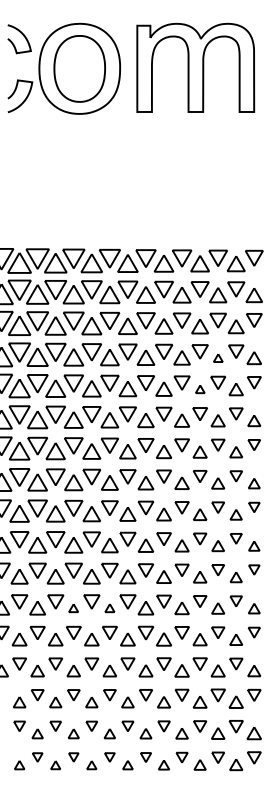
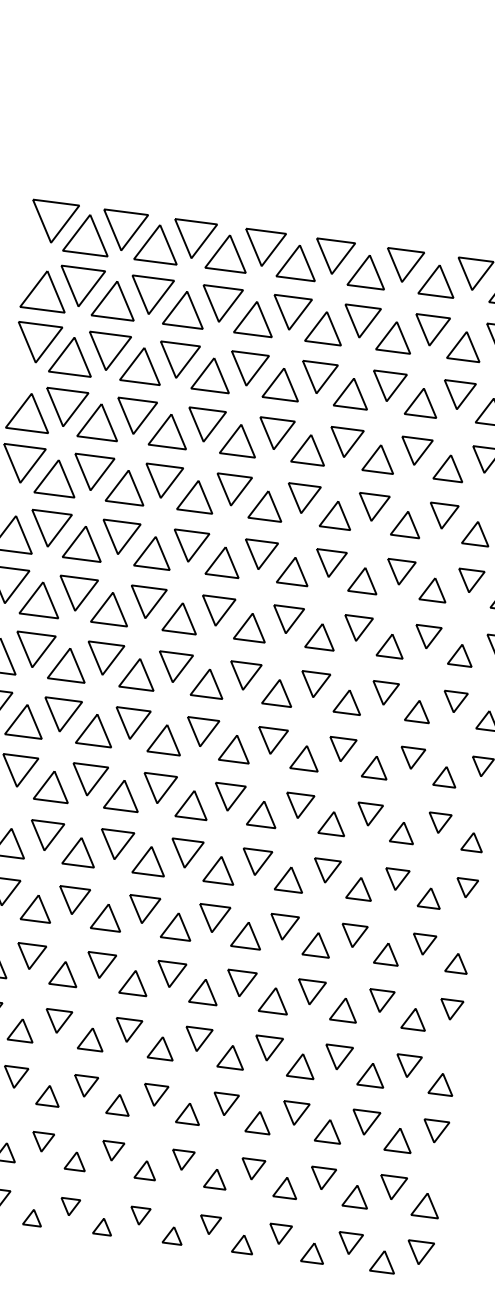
part: (218, 358) -> (449, 469), size x1.67
part: (200, 389) -> (407, 524), size x1.67
part: (73, 608) -> (106, 918), size x1.67
part: (109, 608) -> (176, 927), size x1.67

